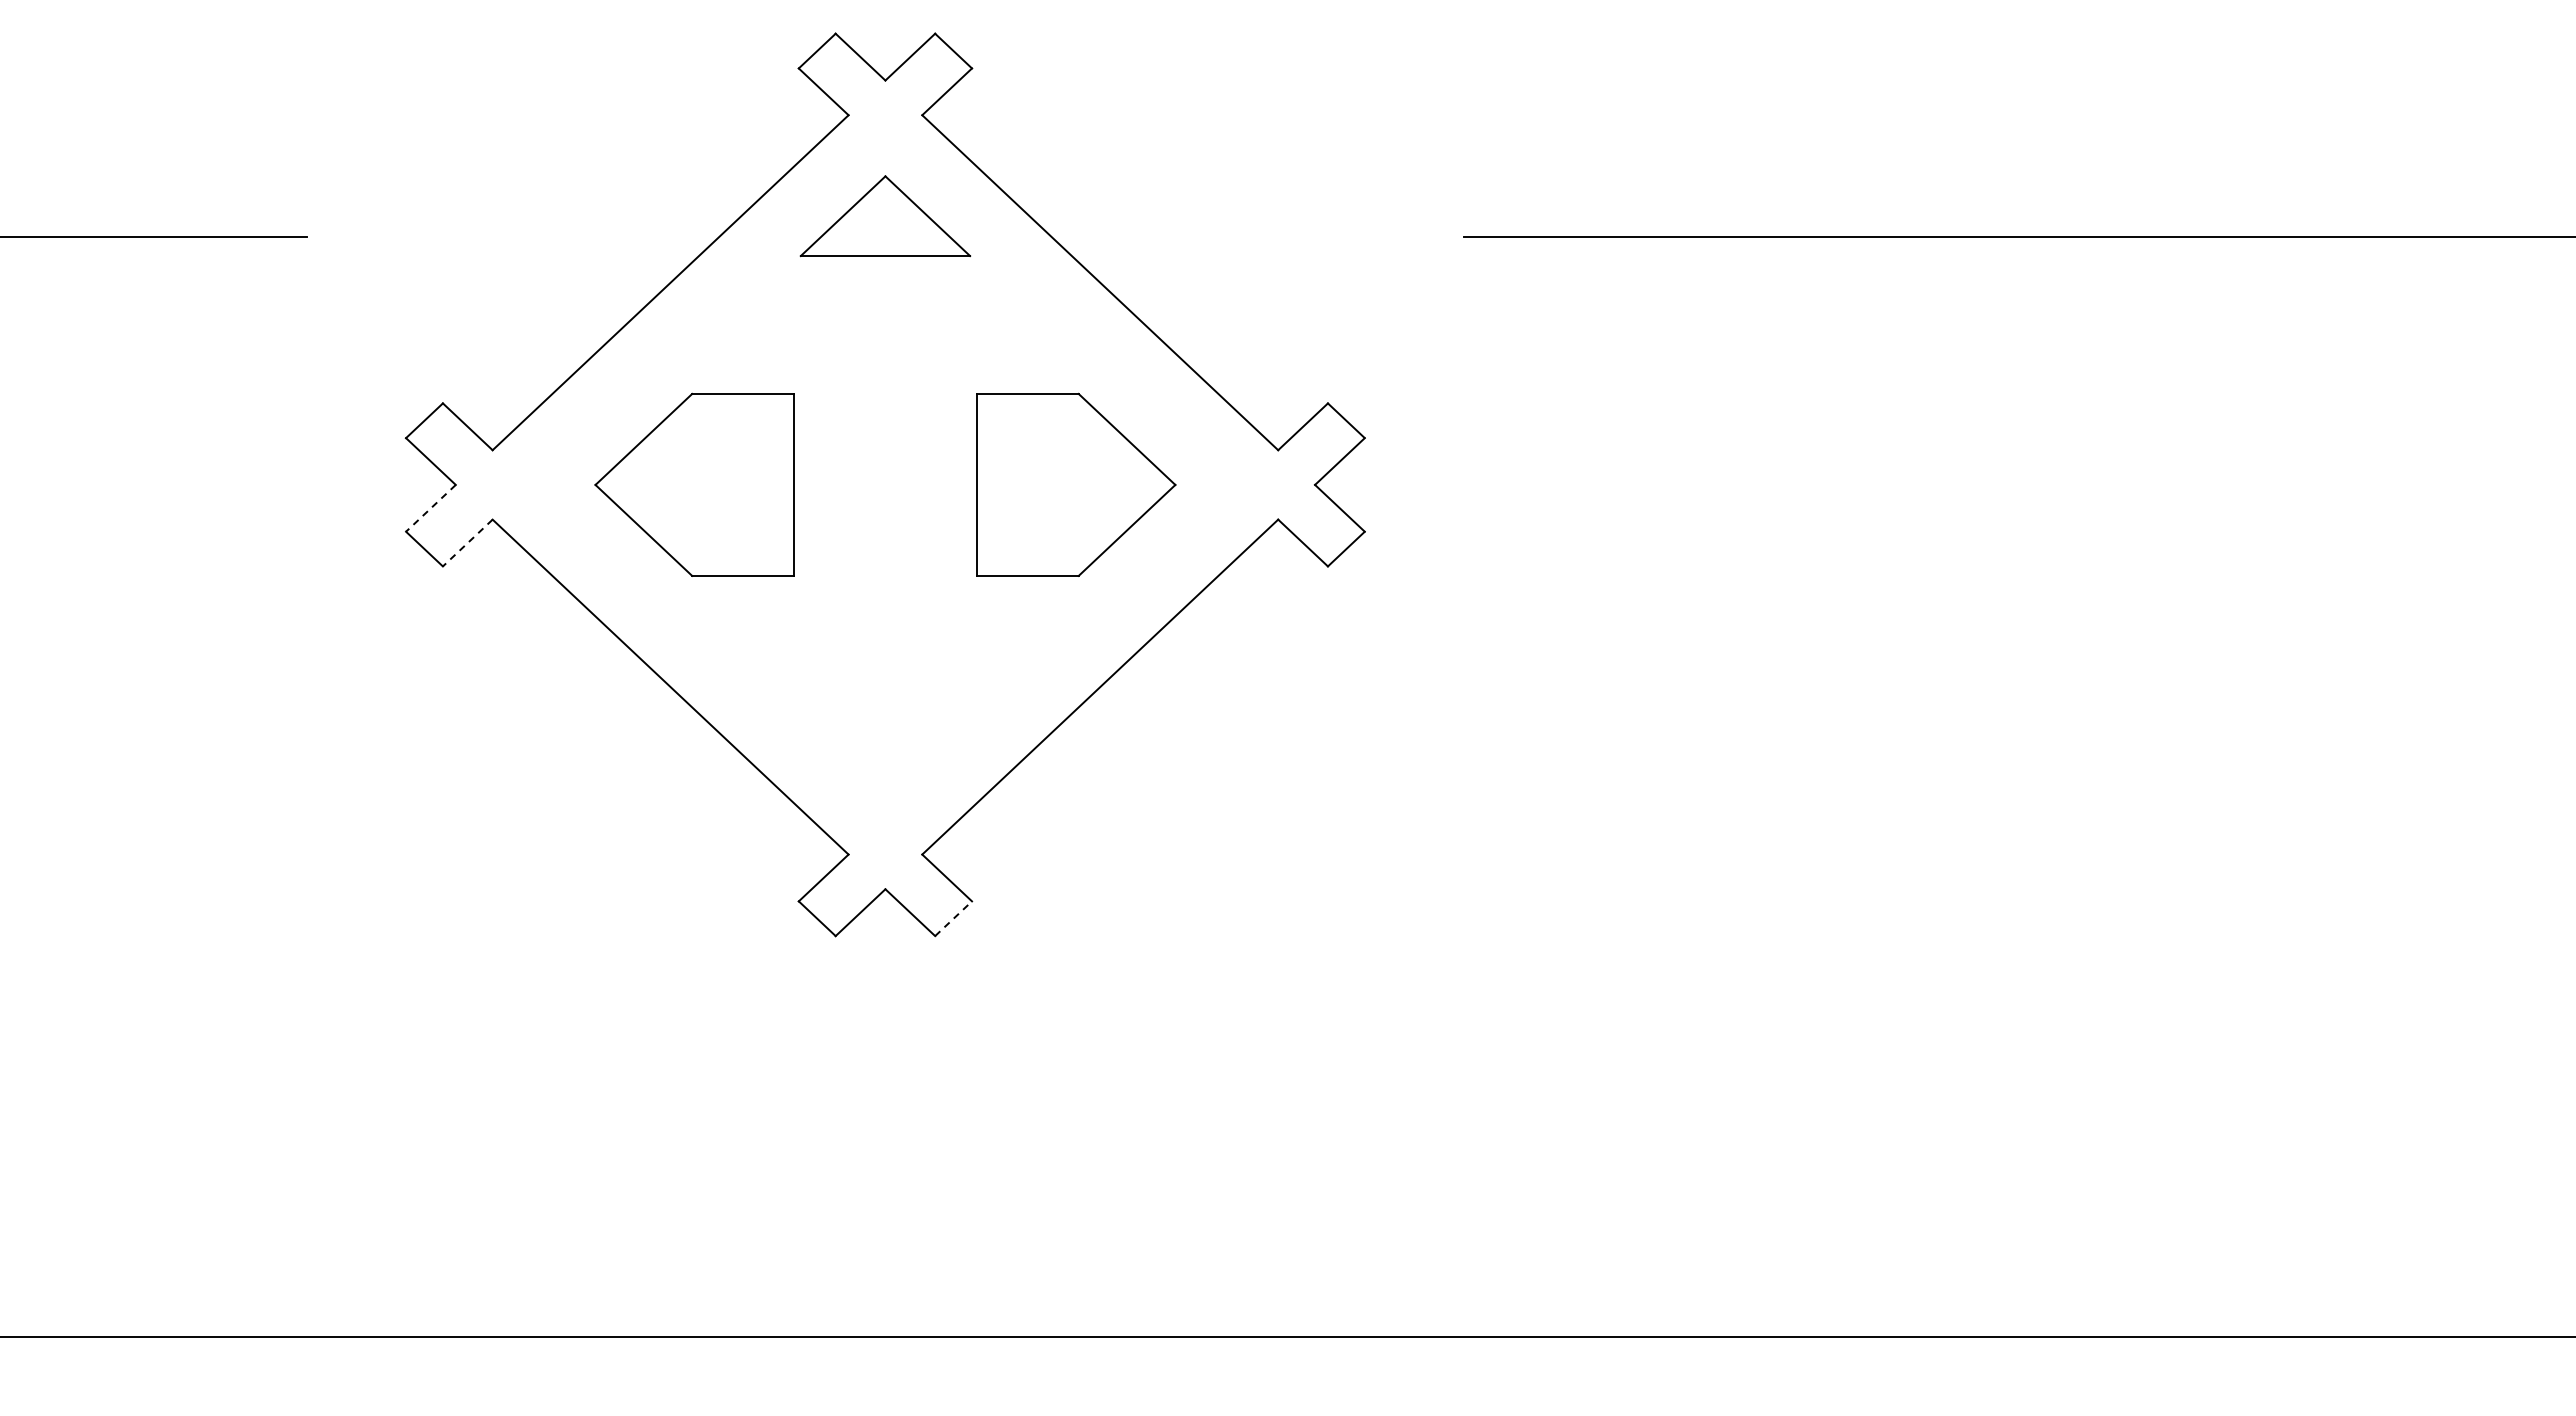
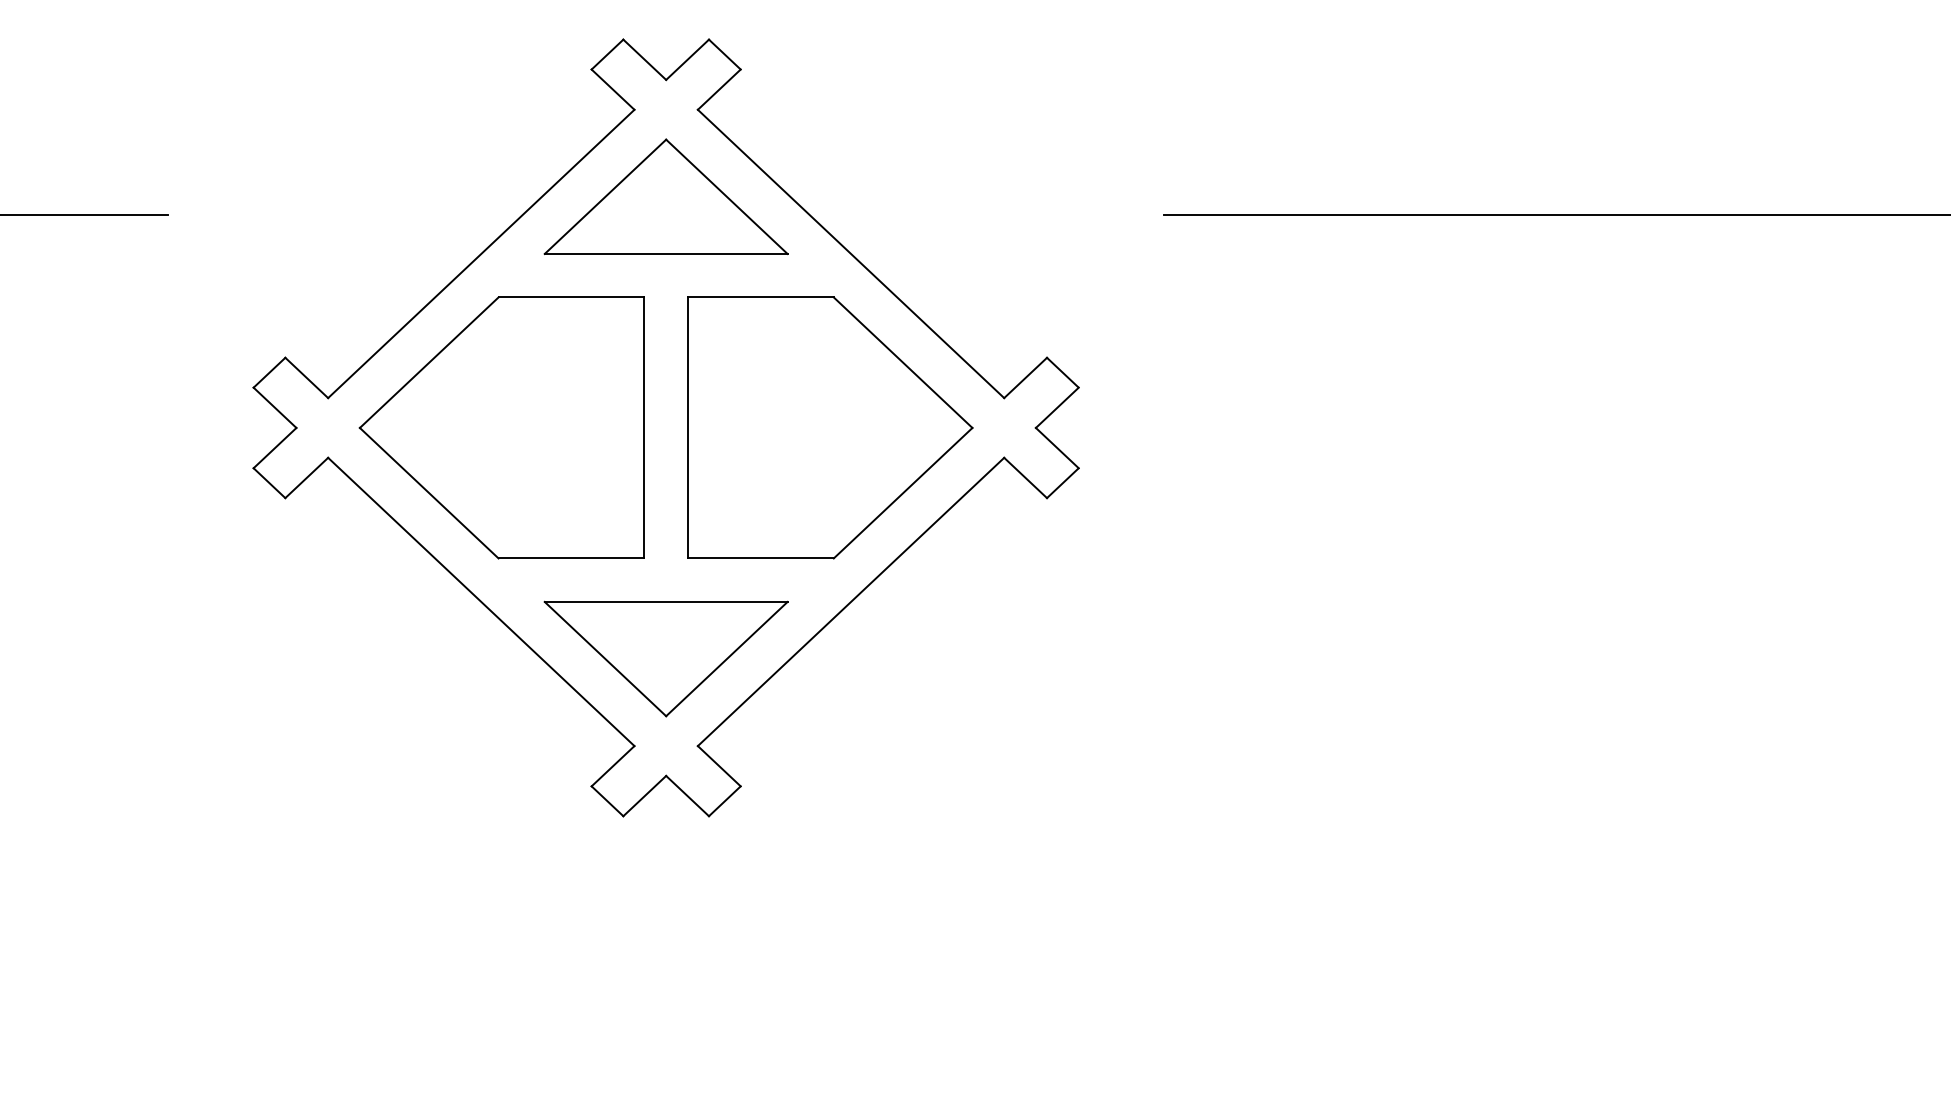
part: (885, 215) -> (666, 196), size x1.67
part: (694, 484) -> (501, 427), size x1.67
part: (1076, 484) -> (830, 427), size x1.67
line: (430, 508) -> (274, 448), dashed -> solid
line: (467, 543) -> (306, 478), dashed -> solid
part: (885, 753) -> (666, 659), added
line: (953, 918) -> (724, 801), dashed -> solid

